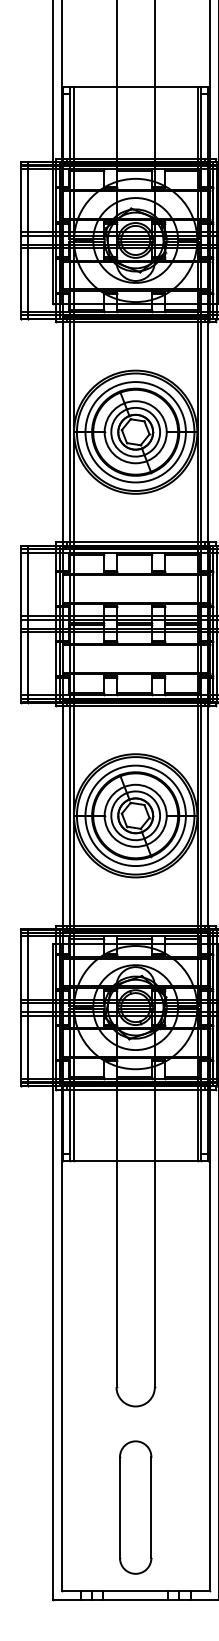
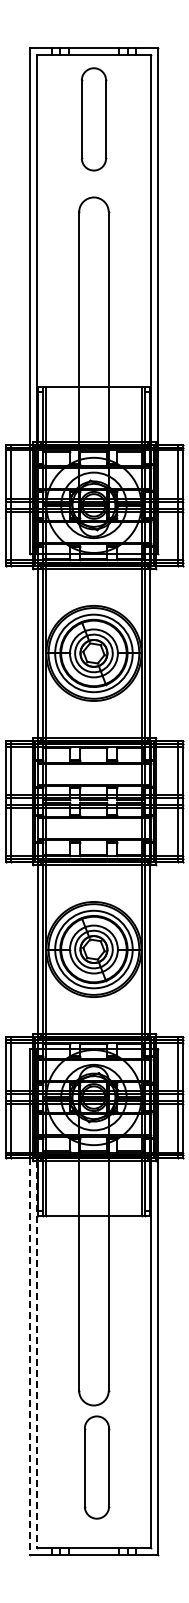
line: (61, 1340) -> (36, 1354), solid -> dashed
line: (53, 1344) -> (30, 1357), solid -> dashed
part: (136, 1507) -> (97, 1467), moved

